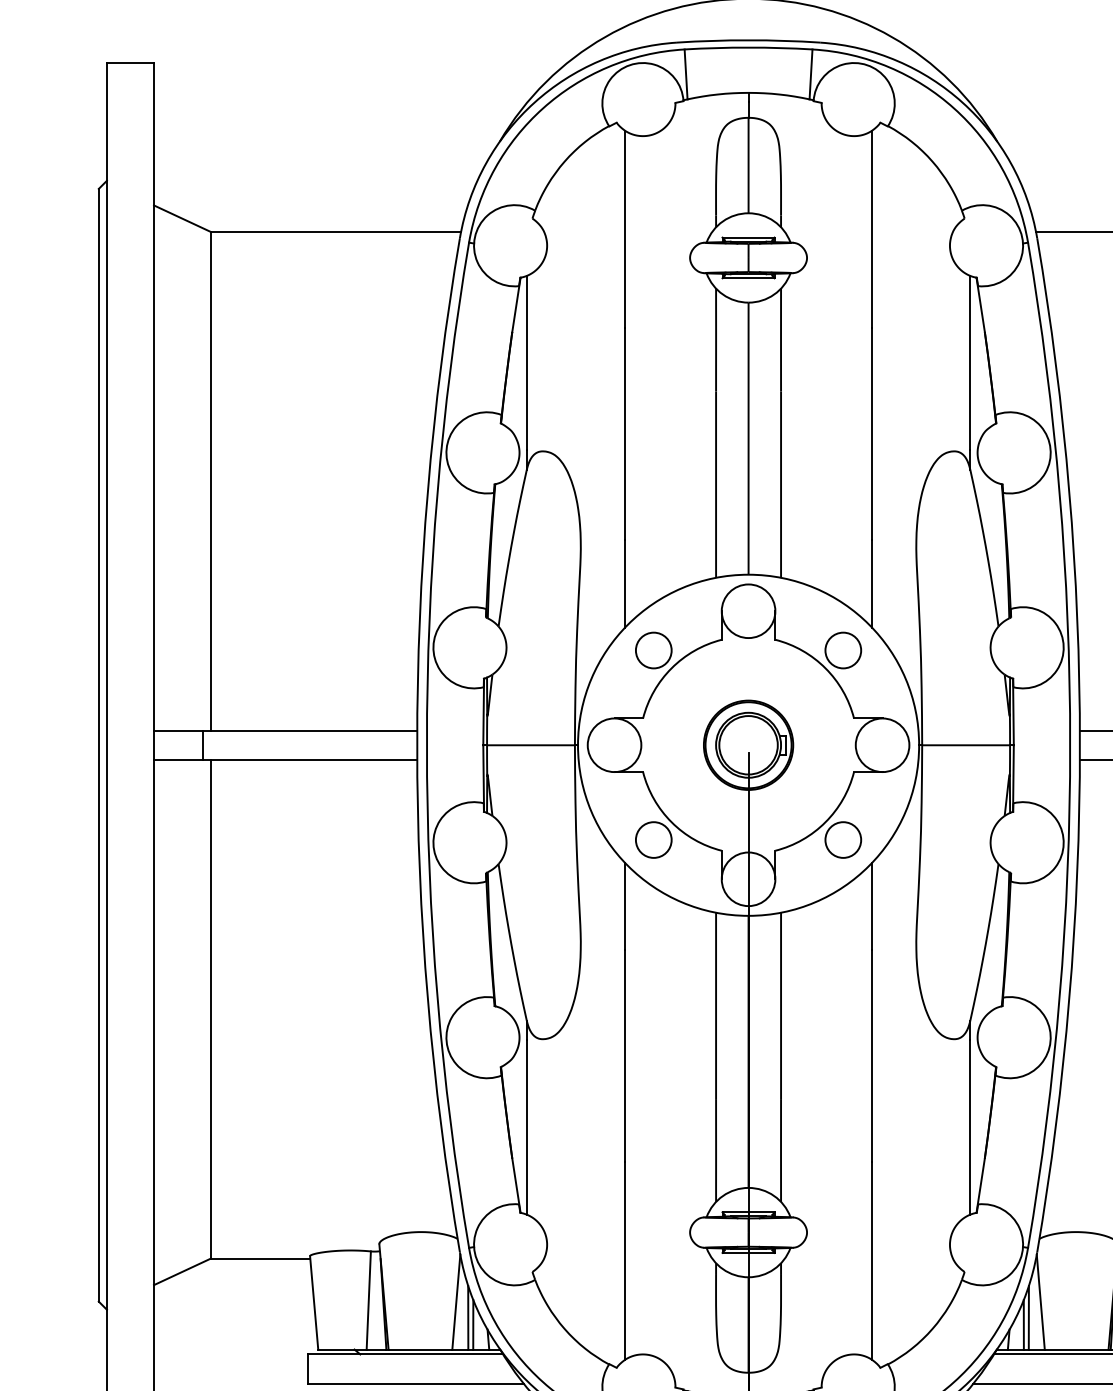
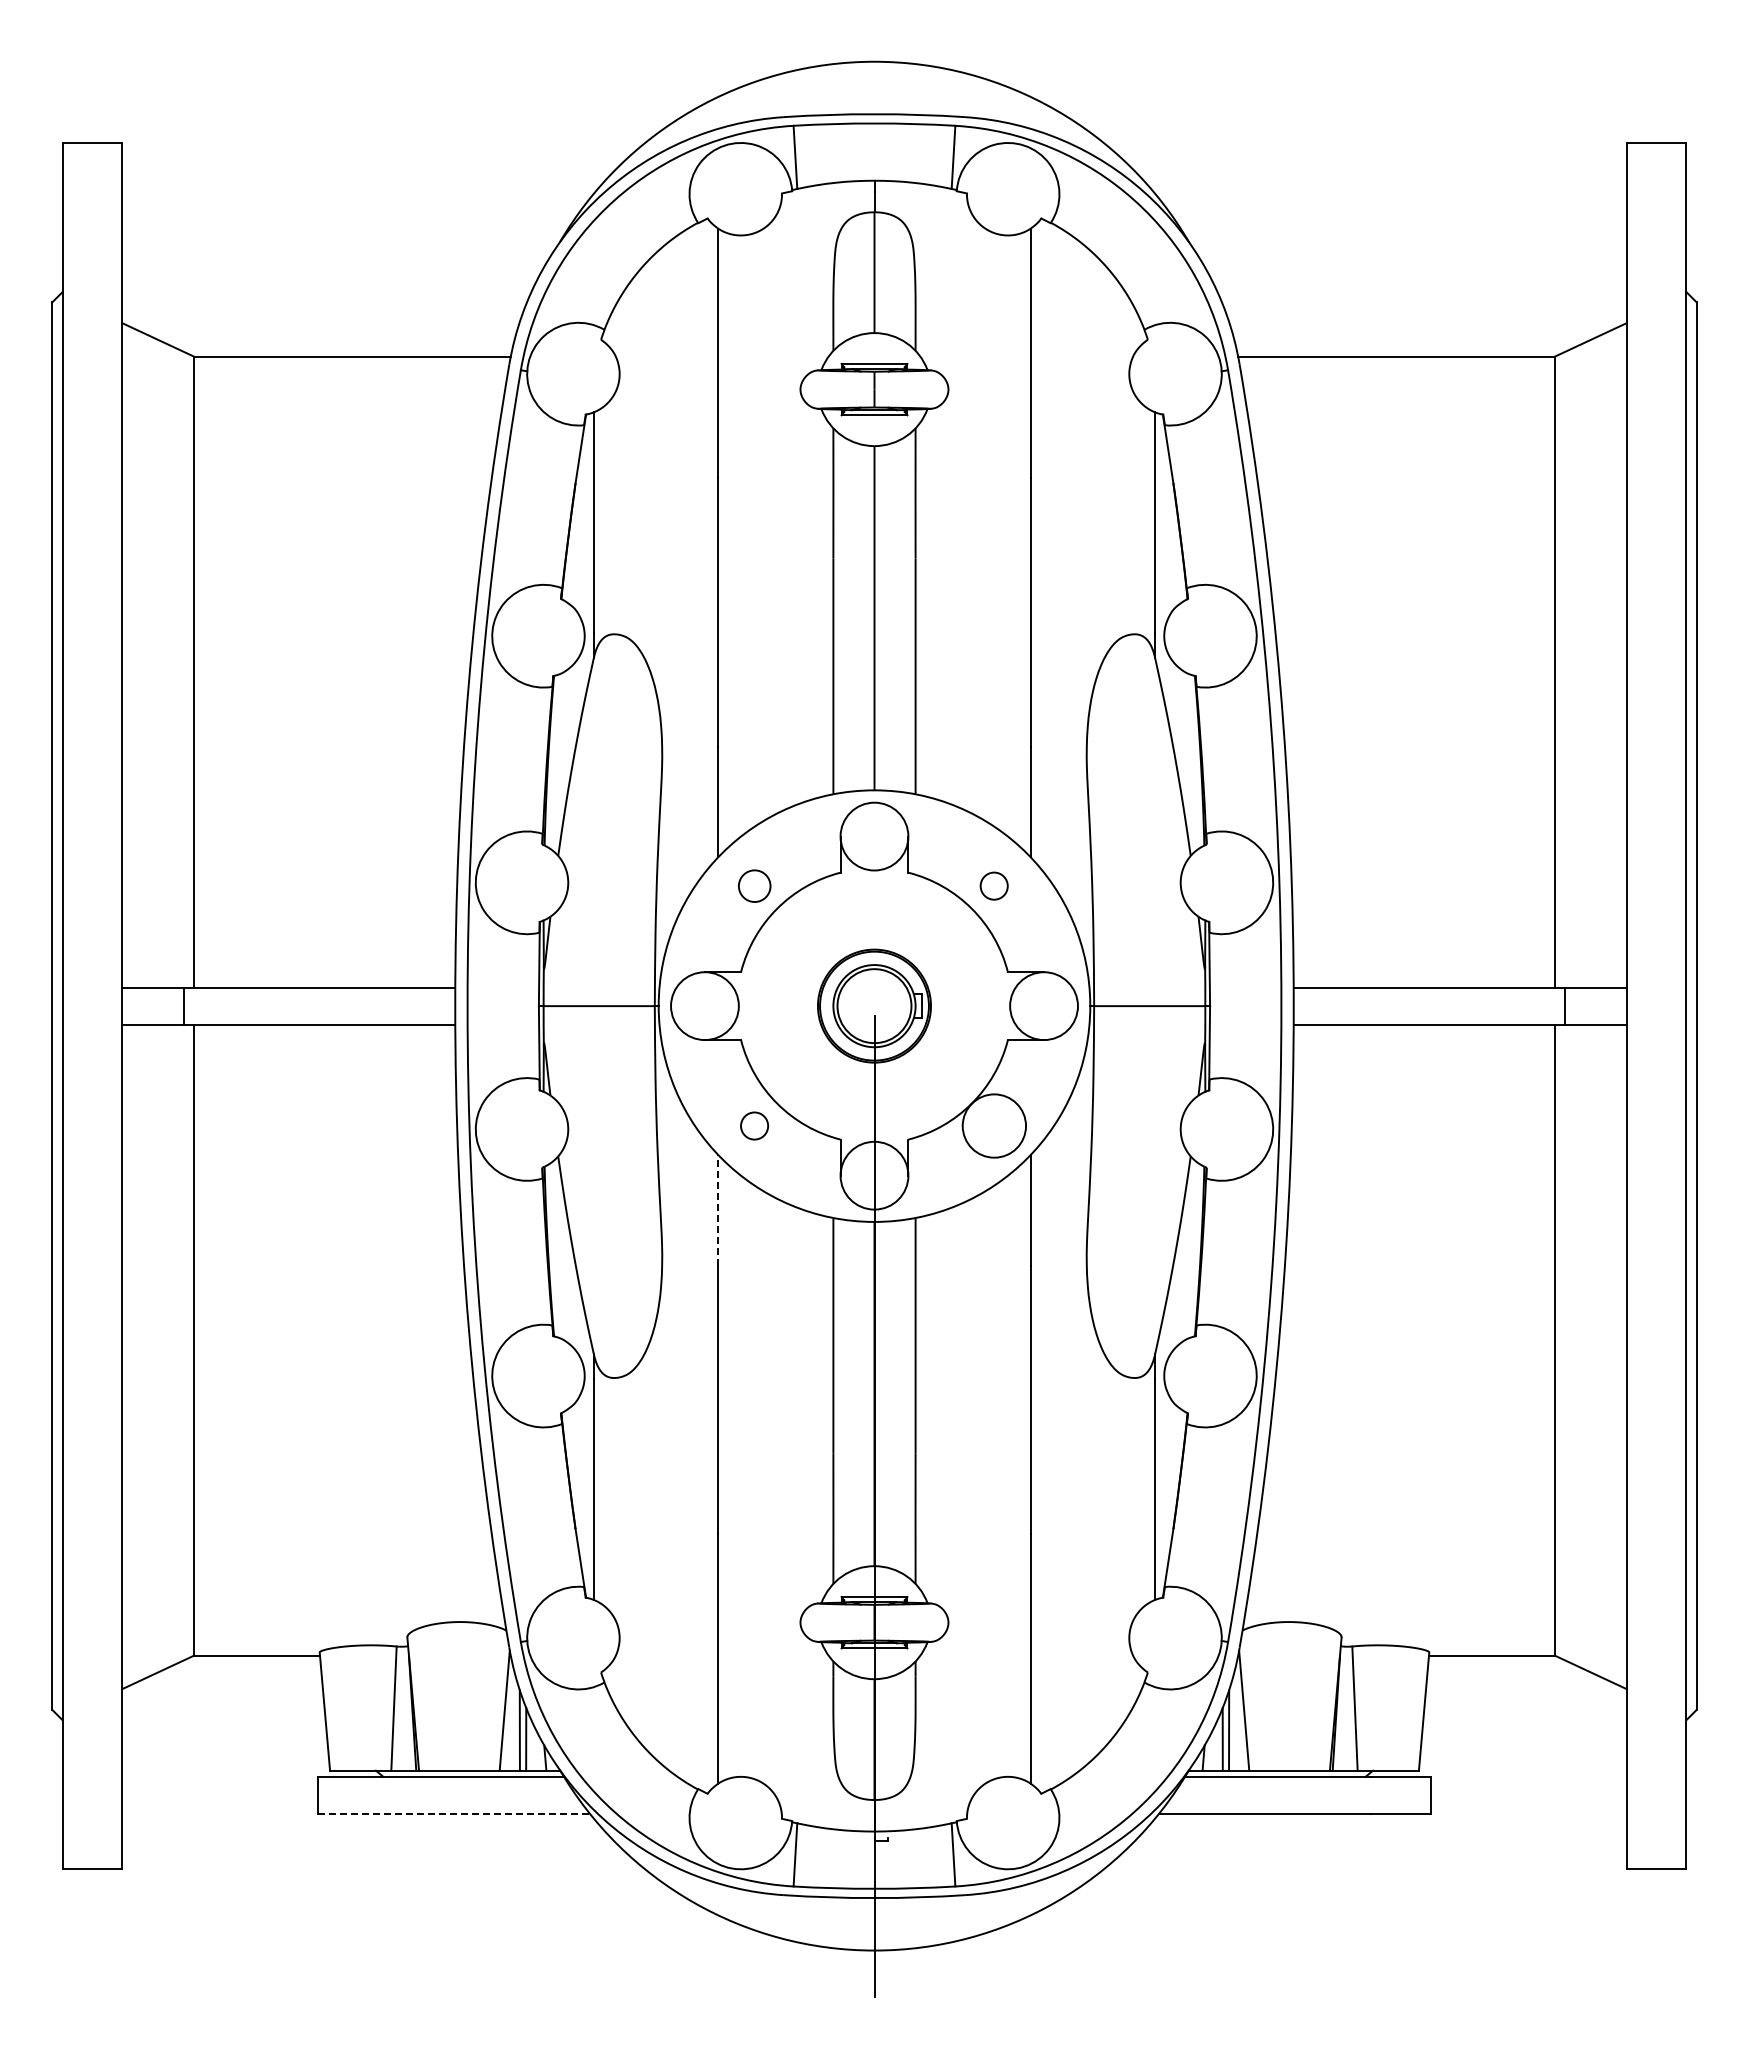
circle: (653, 649) -> (754, 885), size x0.7
circle: (842, 649) -> (993, 885), size x0.6
circle: (653, 839) -> (754, 1125), size x0.6
circle: (842, 839) -> (993, 1125), size x1.4
line: (625, 906) -> (718, 1209), solid -> dashed
line: (416, 1383) -> (454, 1813), solid -> dashed

